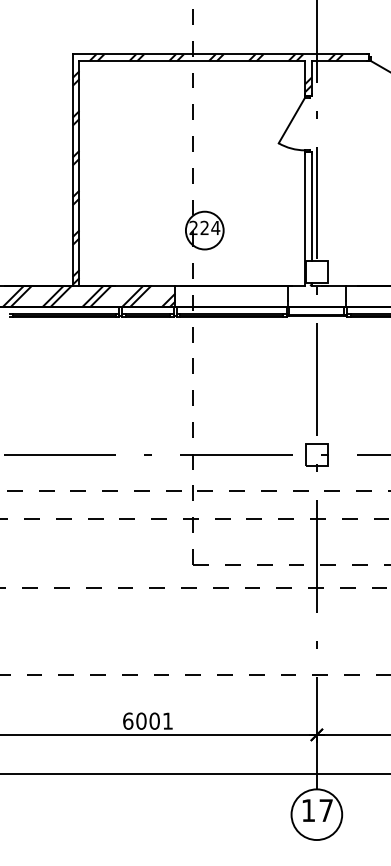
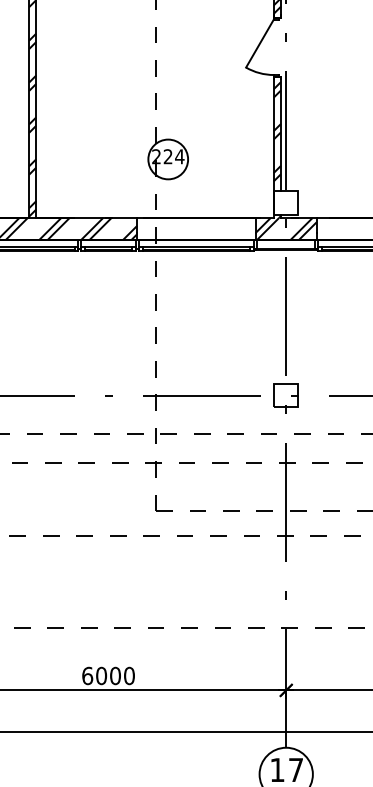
hatch: (308, 204) -> (277, 131), added
hatch: (316, 296) -> (285, 228), added
text: (167, 720) -> (128, 675), 6001 -> 6000

